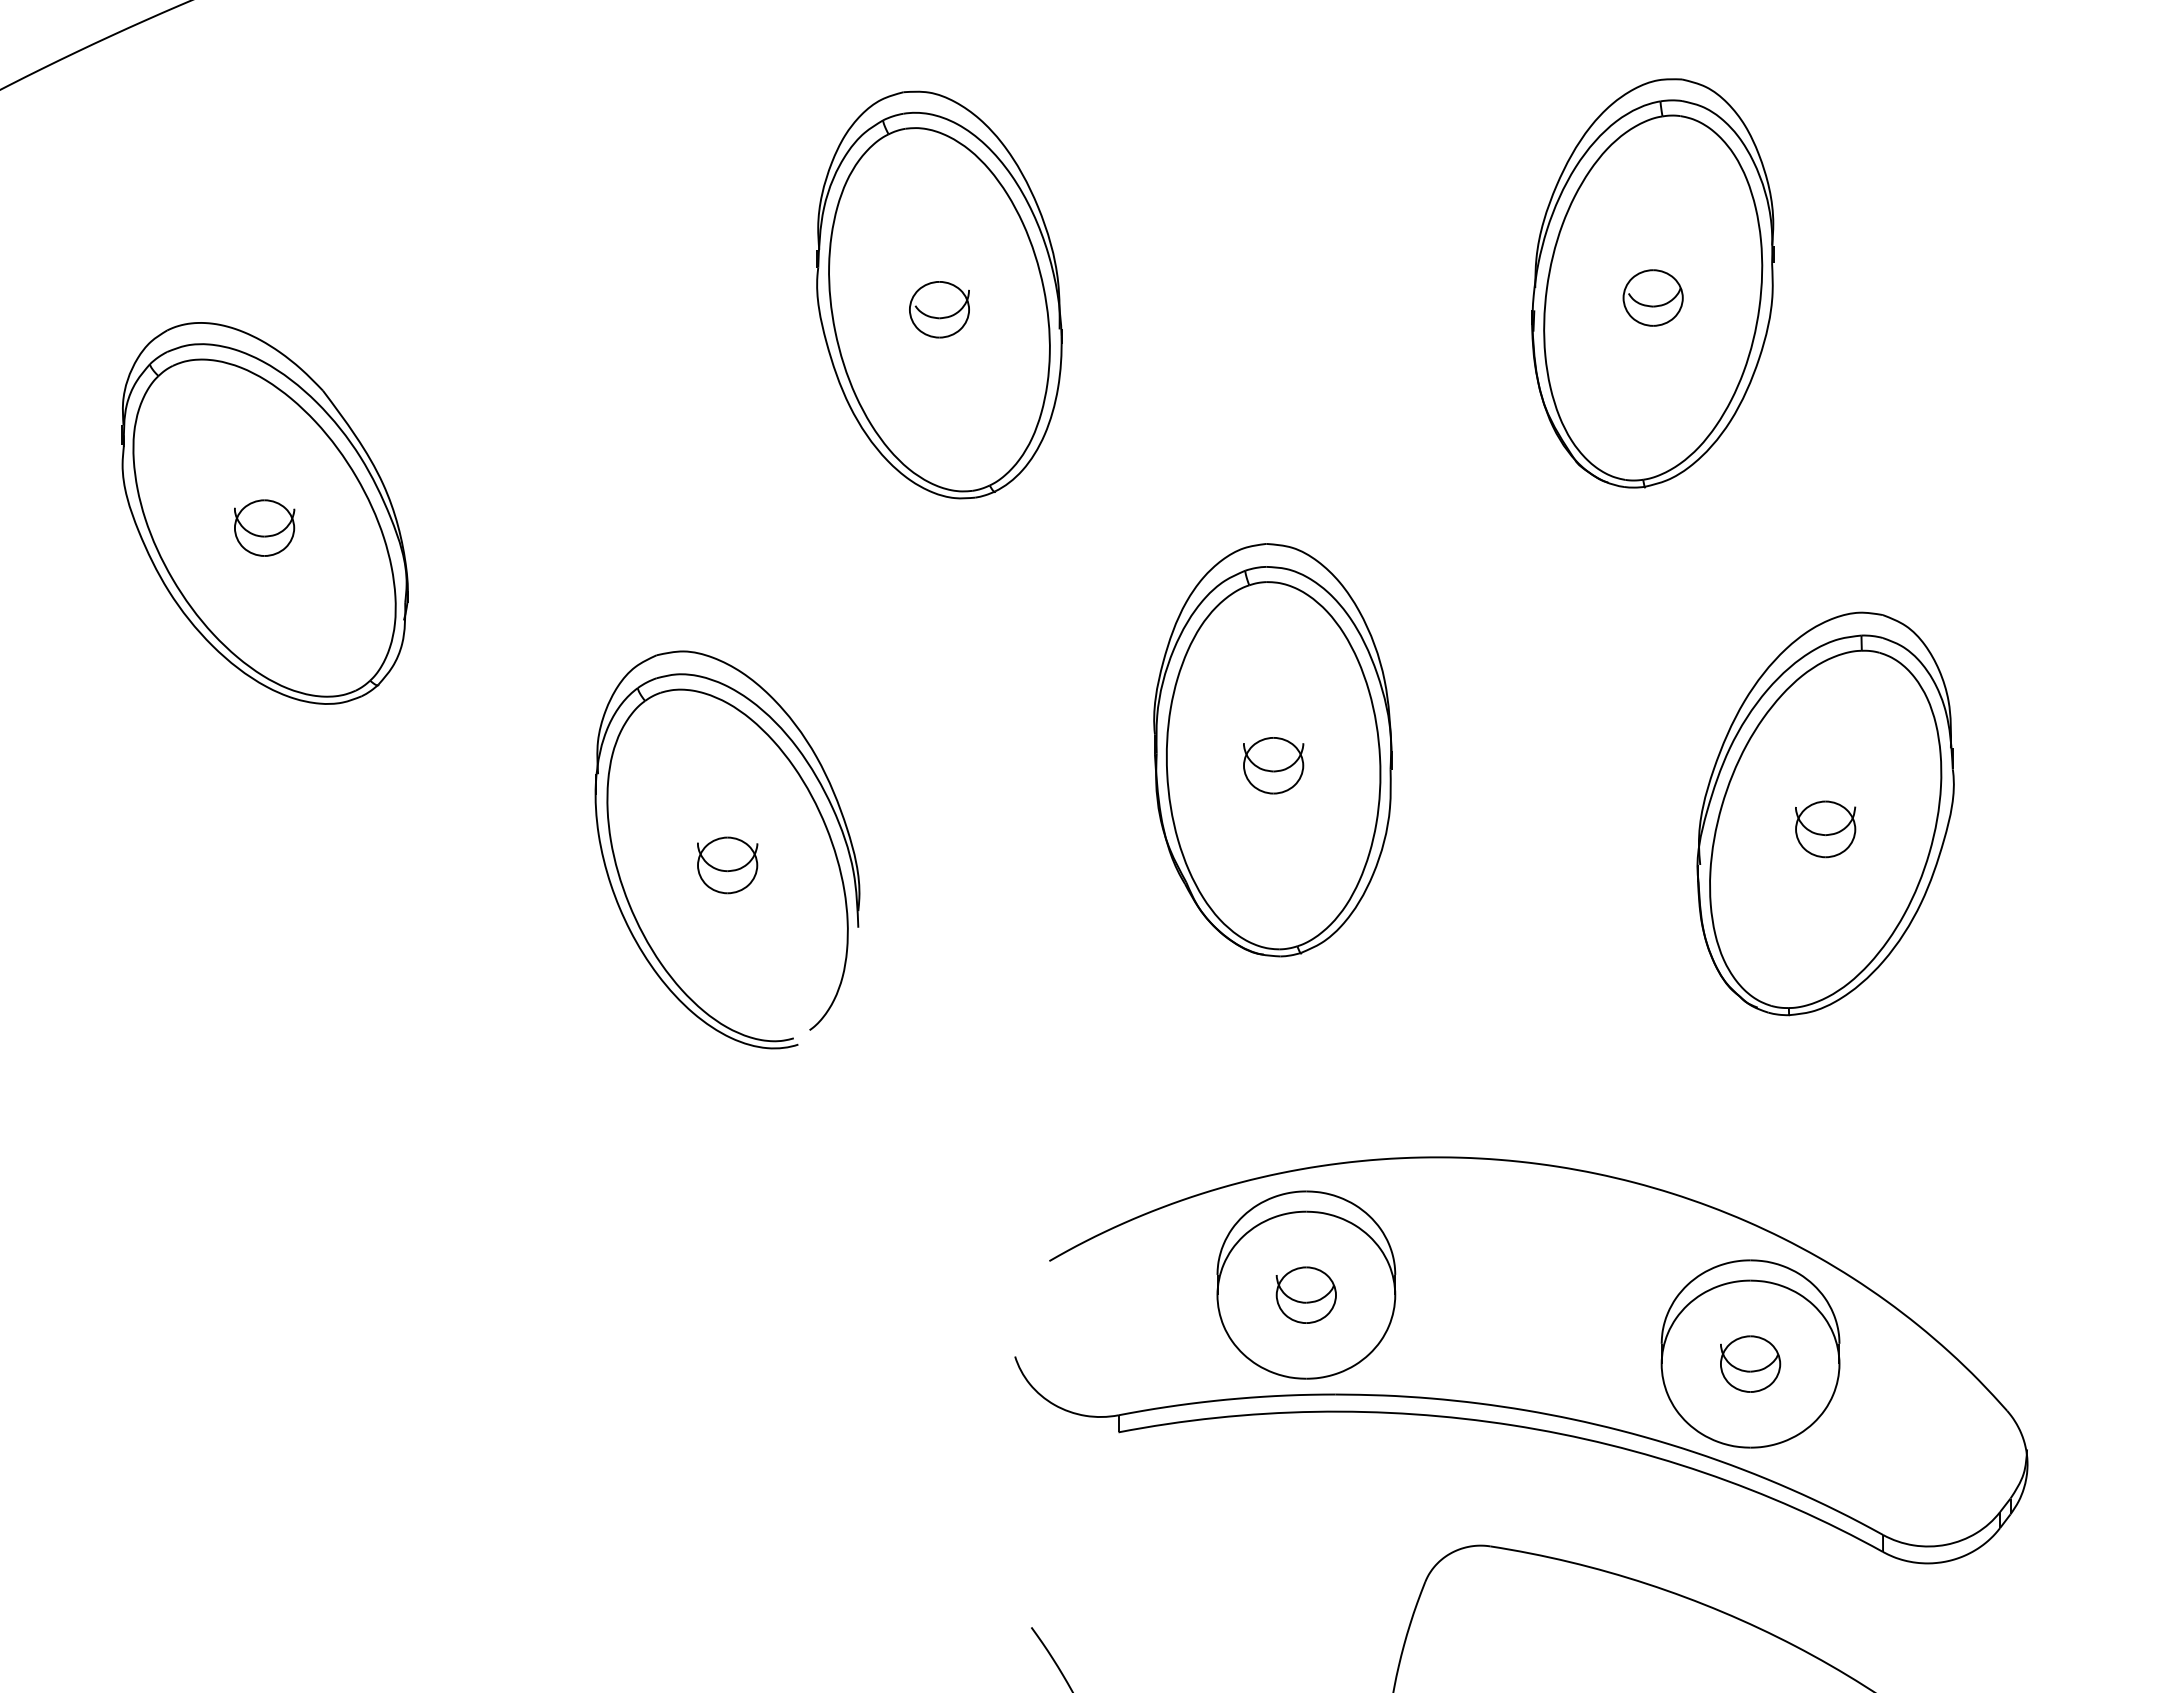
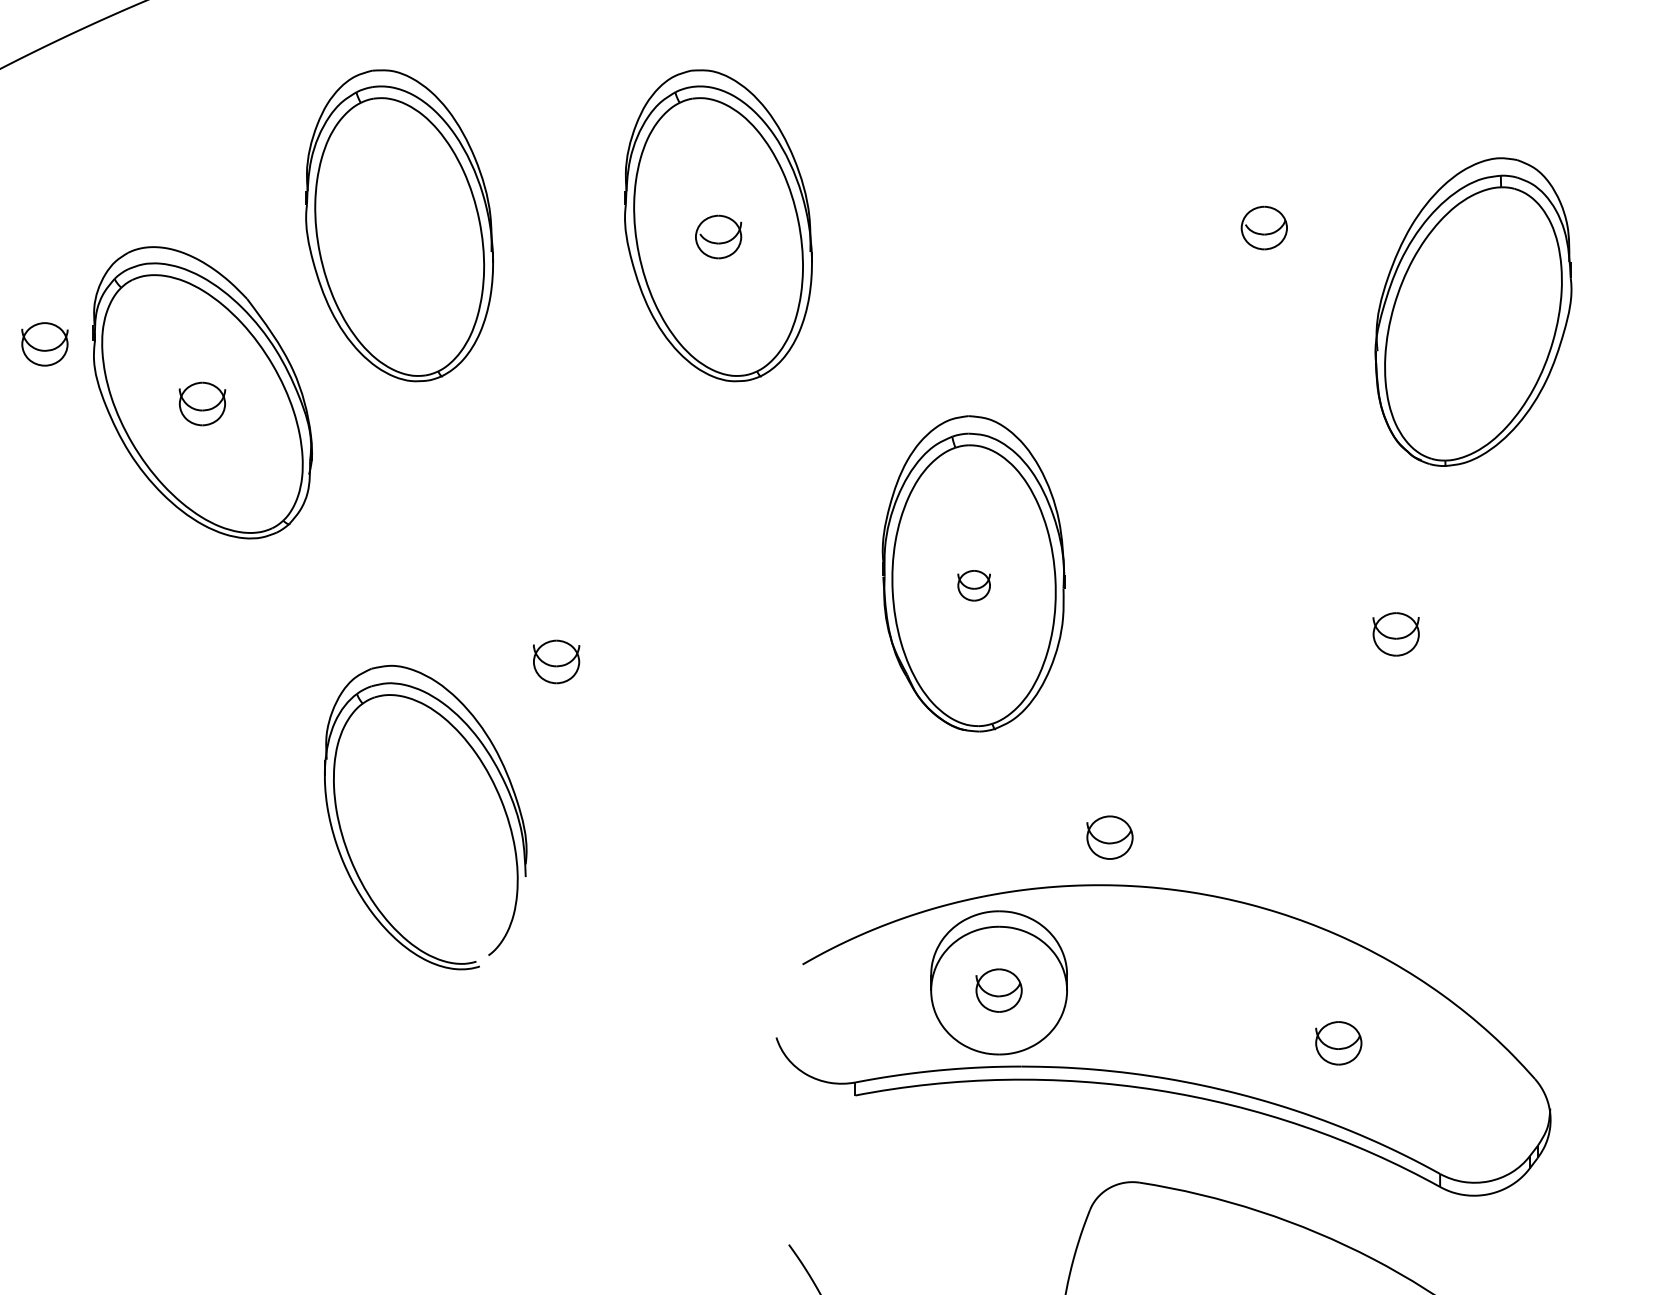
part: (1652, 283) -> (1263, 216), removed
part: (522, 294) -> (399, 225), added
part: (58, 449) -> (44, 343), added
part: (1273, 765) -> (973, 585), size x0.7
part: (817, 810) -> (494, 787), moved
part: (1825, 813) -> (1473, 311), moved
part: (1450, 1094) -> (1109, 837), added
part: (1750, 1353) -> (1338, 1035), removed

